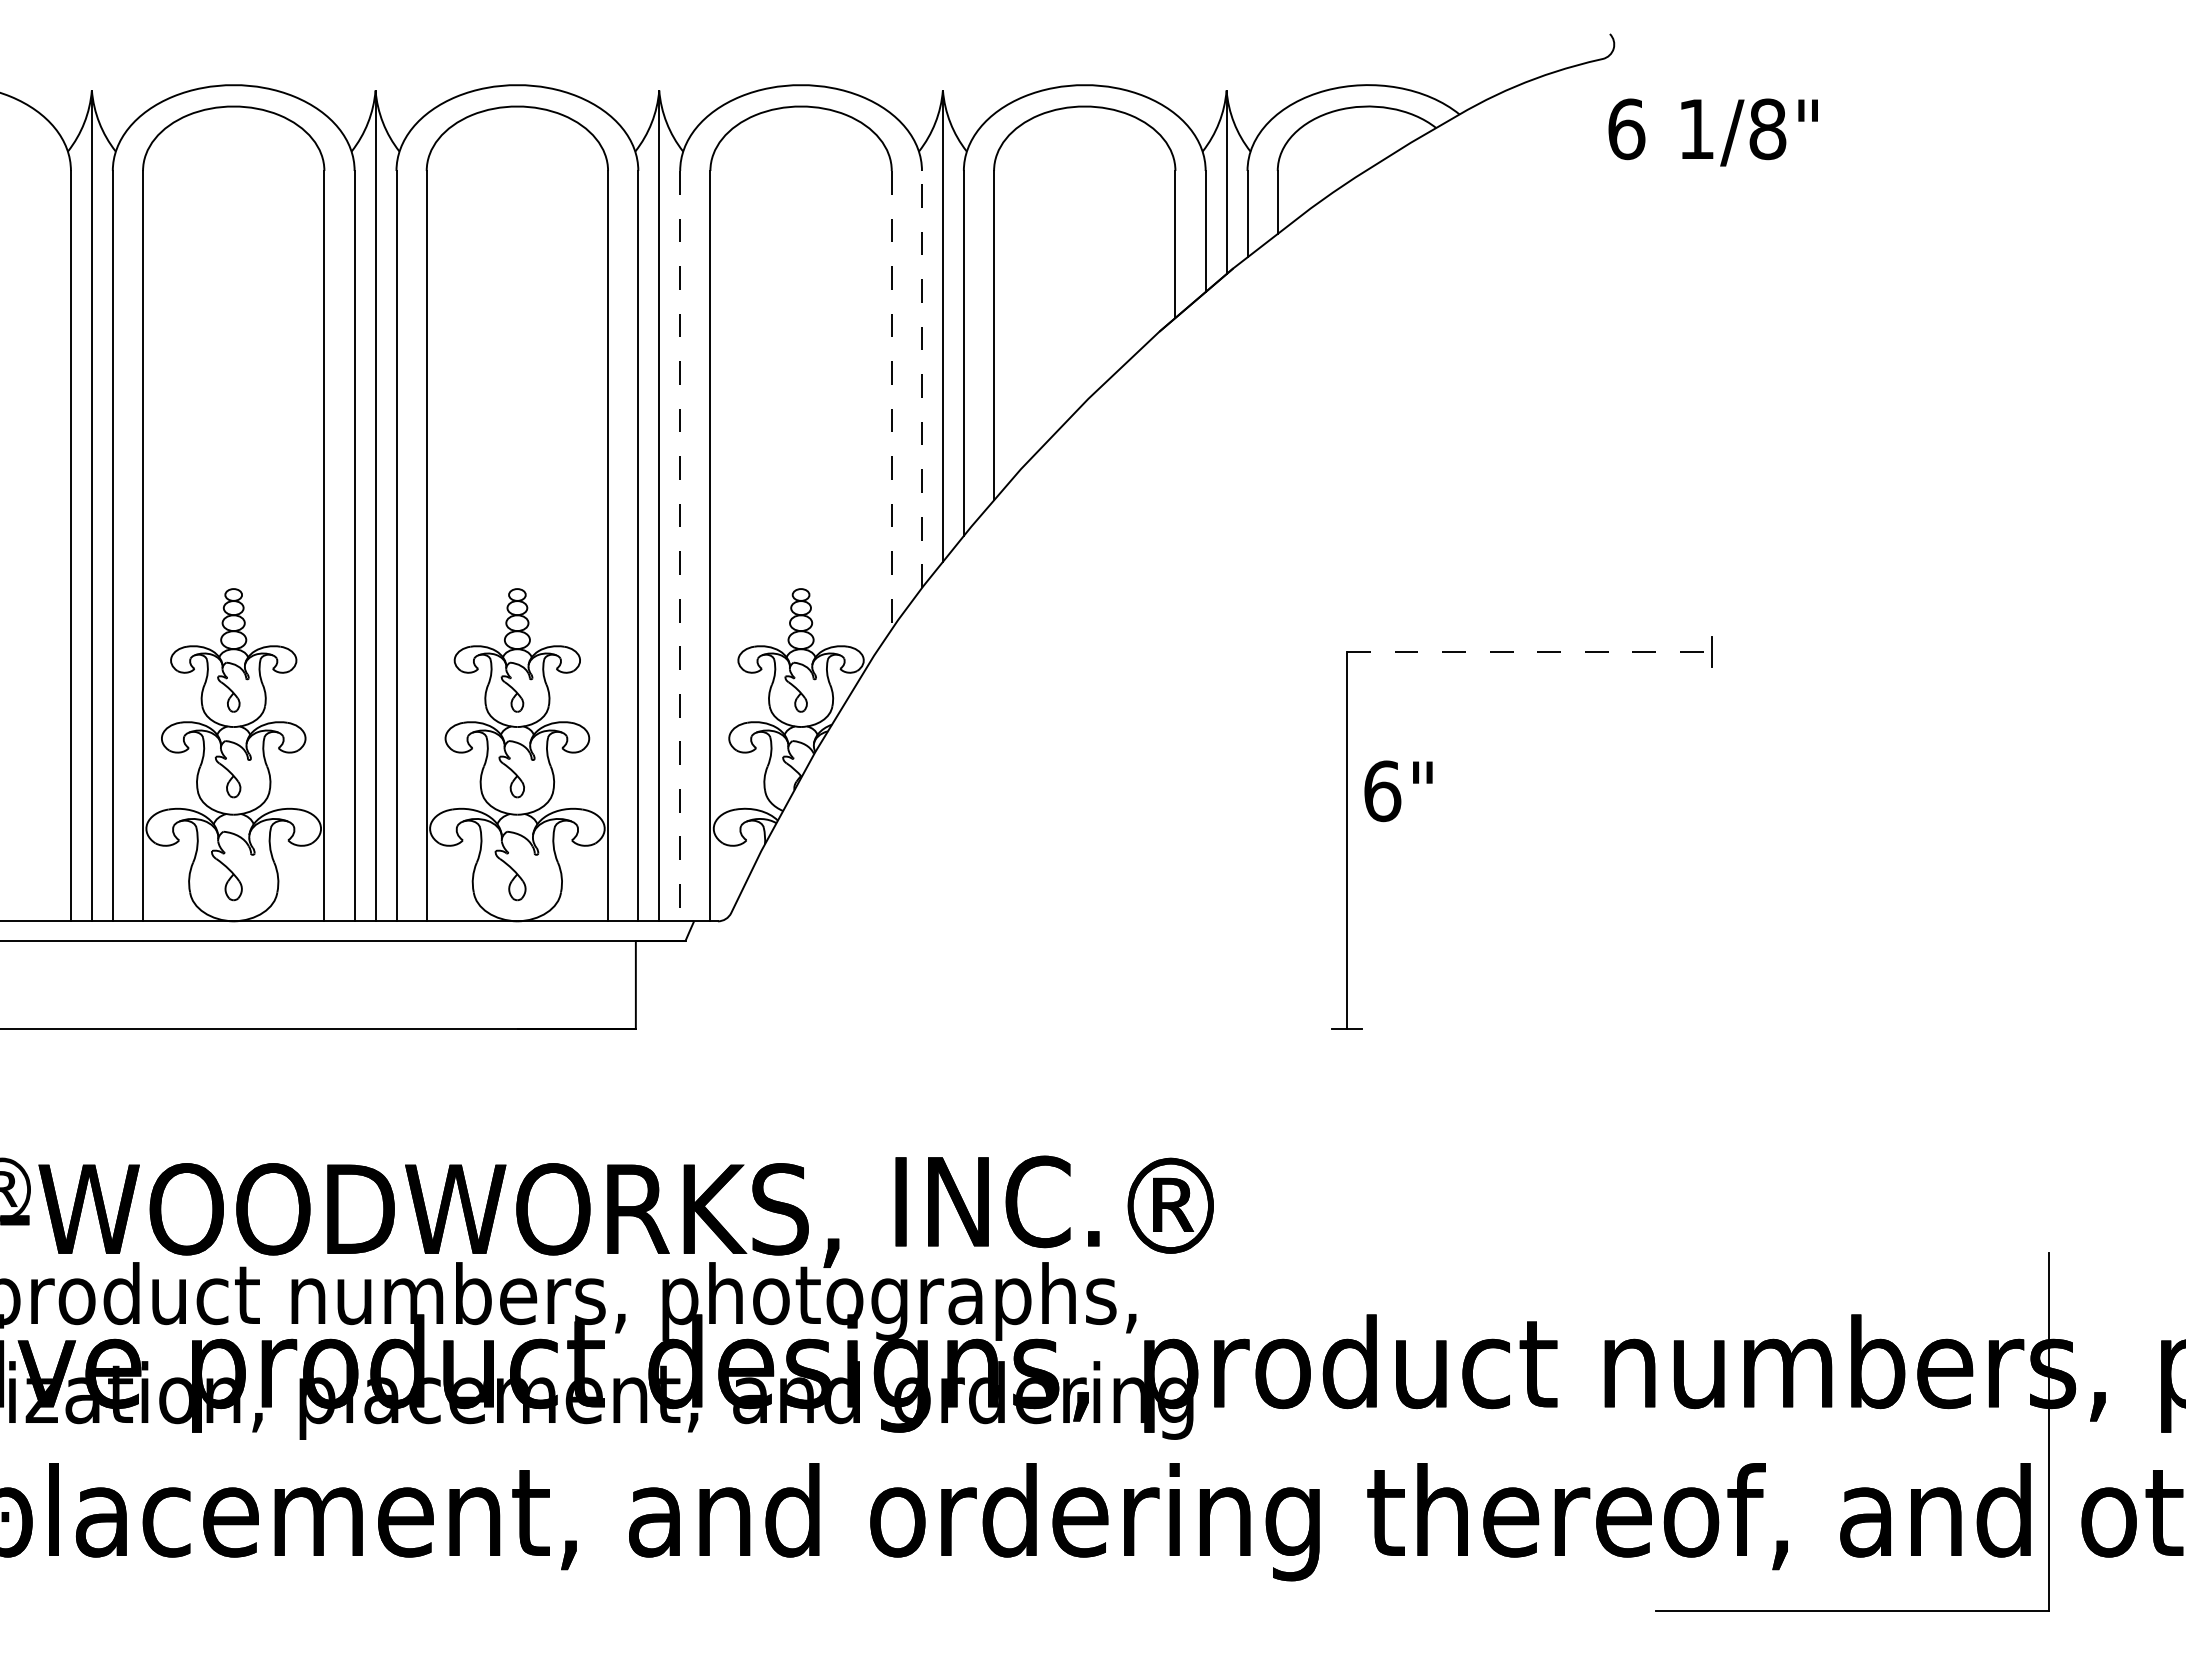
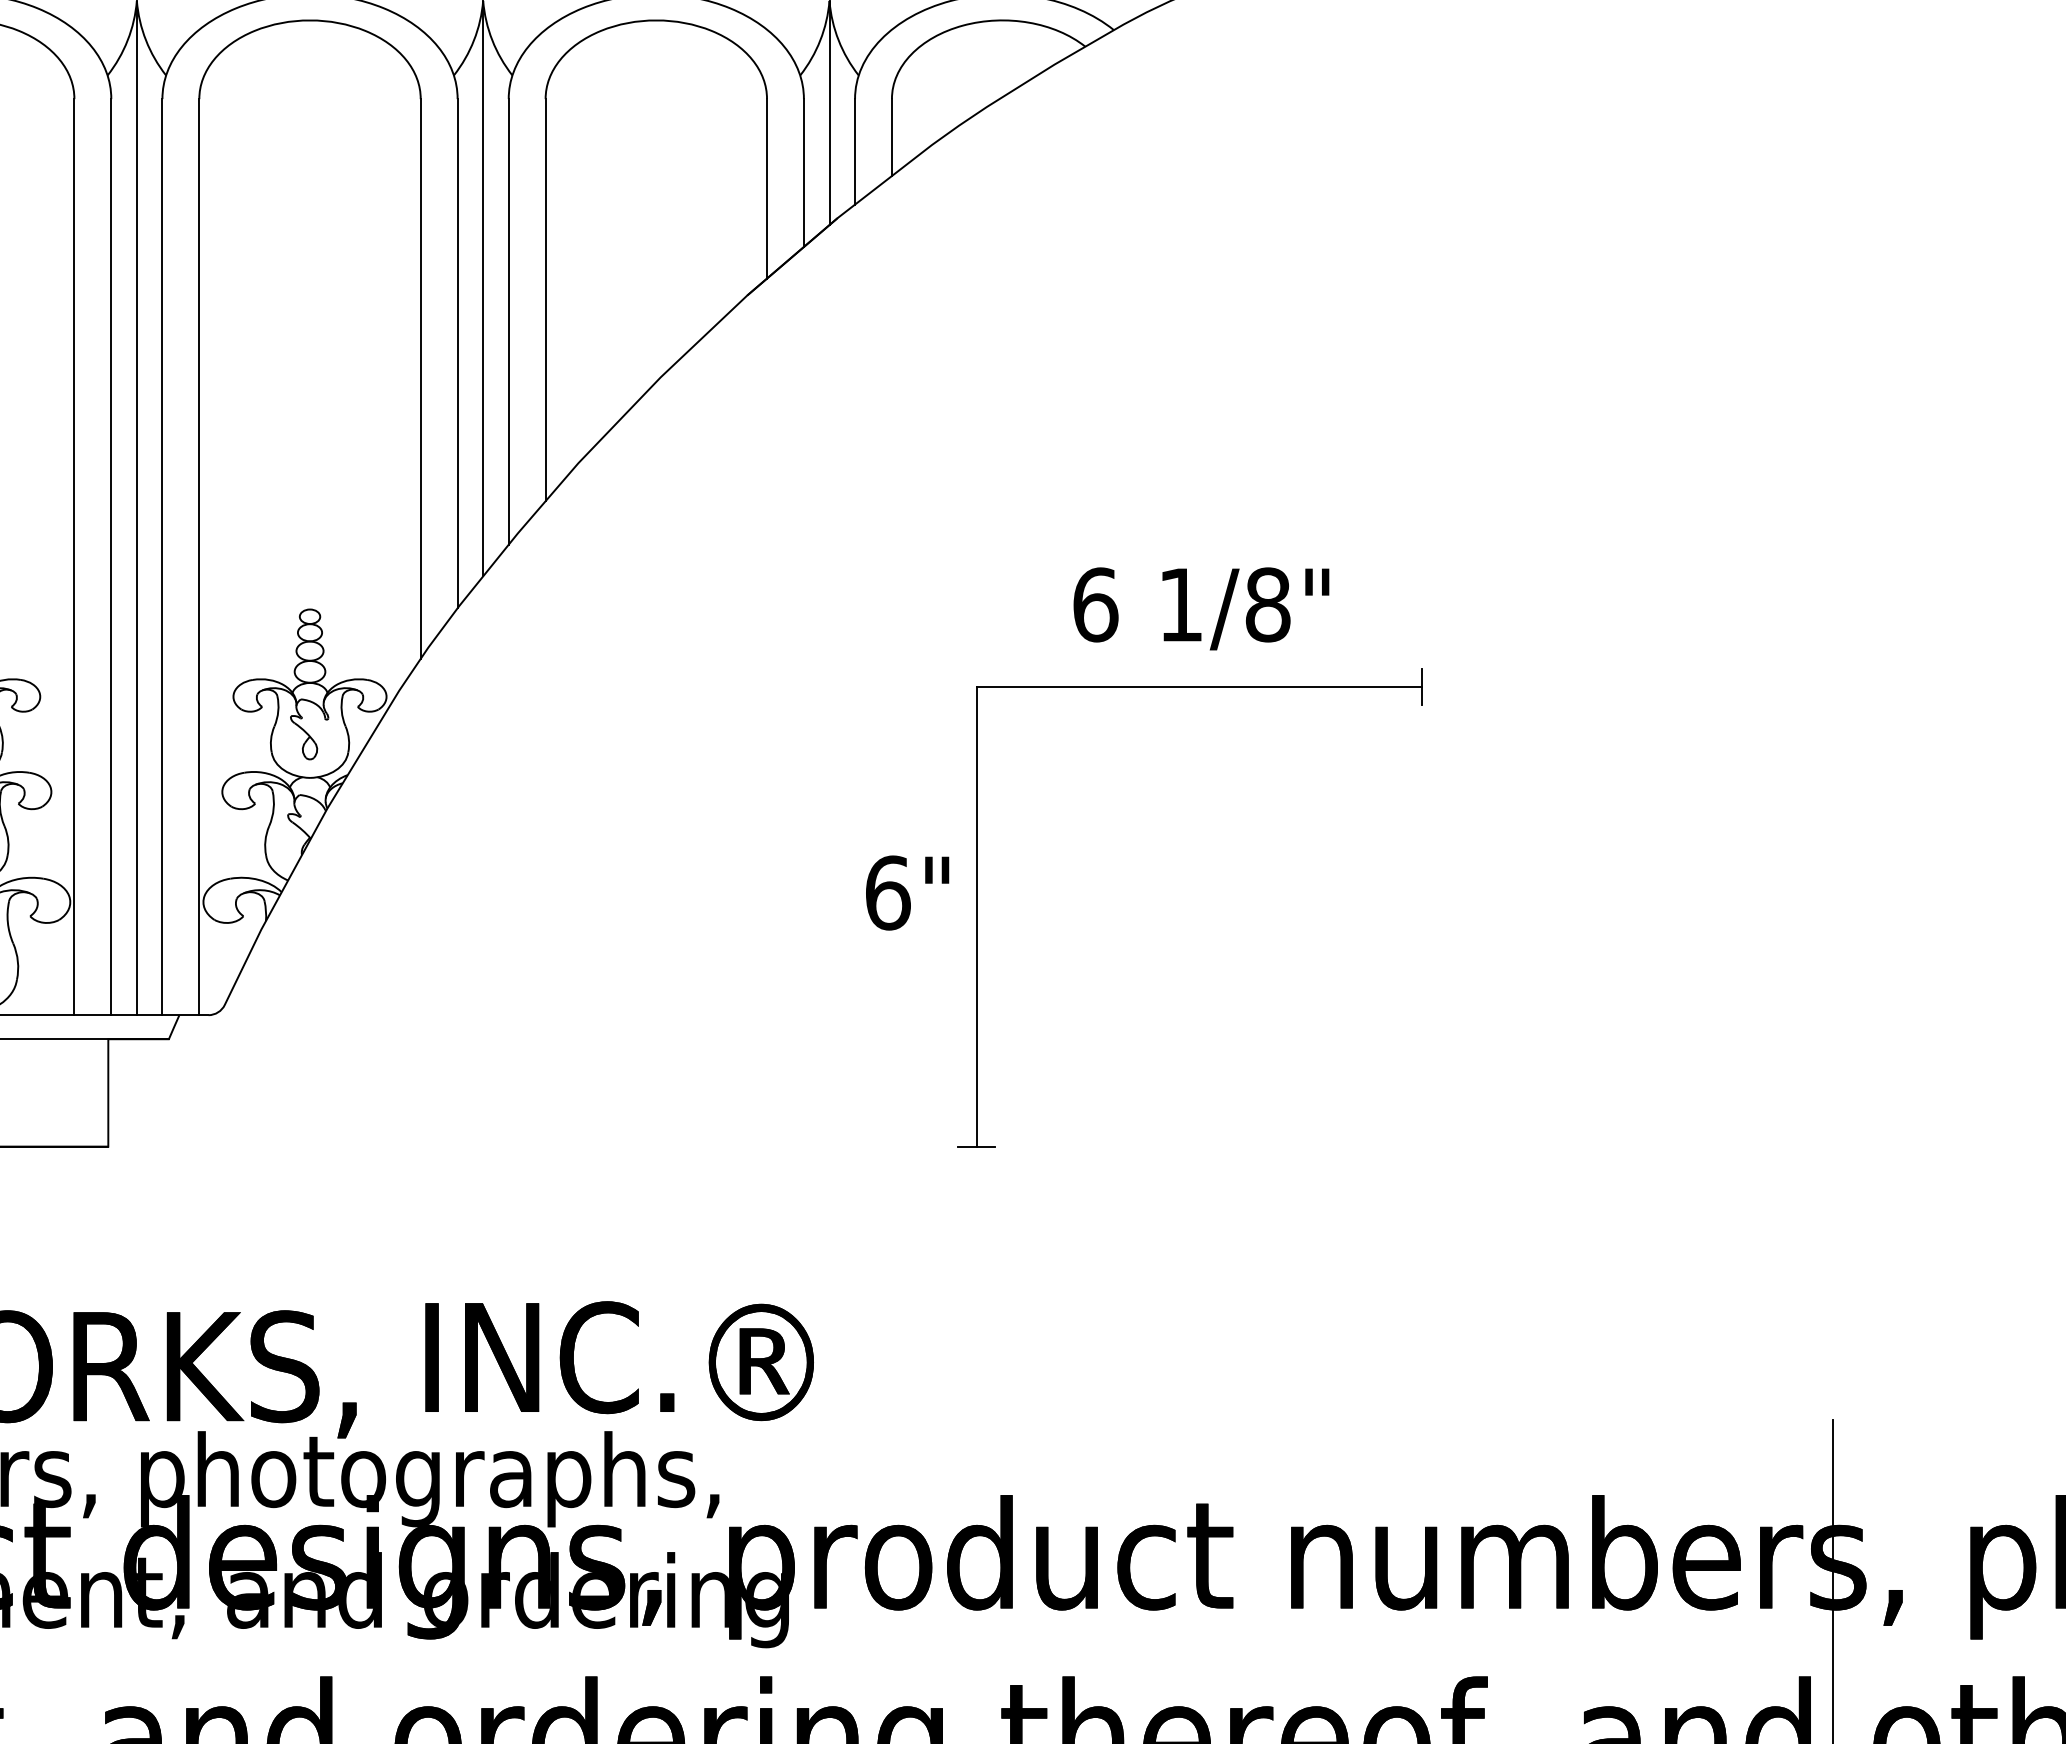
text: (1712, 132) -> (1200, 608), moved
line: (921, 379) -> (457, 353), dashed -> solid
line: (891, 400) -> (420, 379), dashed -> solid
line: (680, 546) -> (162, 557), dashed -> solid
line: (1529, 652) -> (1199, 686), dashed -> solid
text: (1398, 791) -> (907, 893), moved

